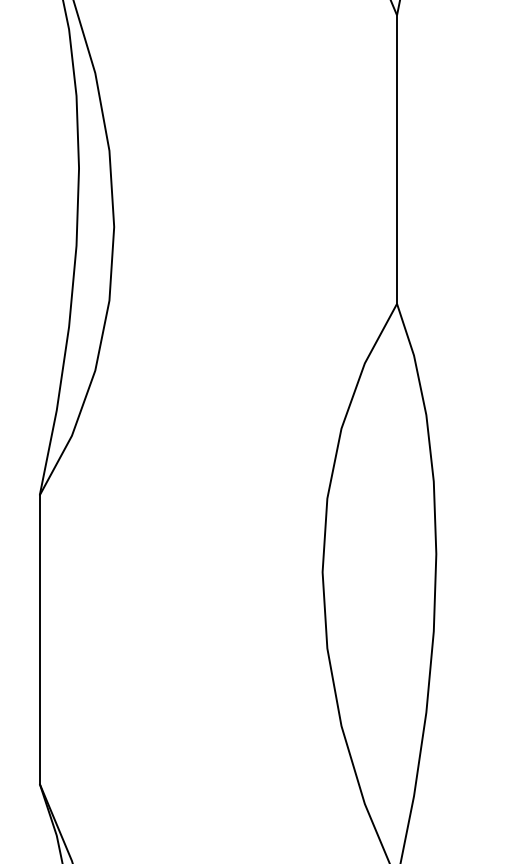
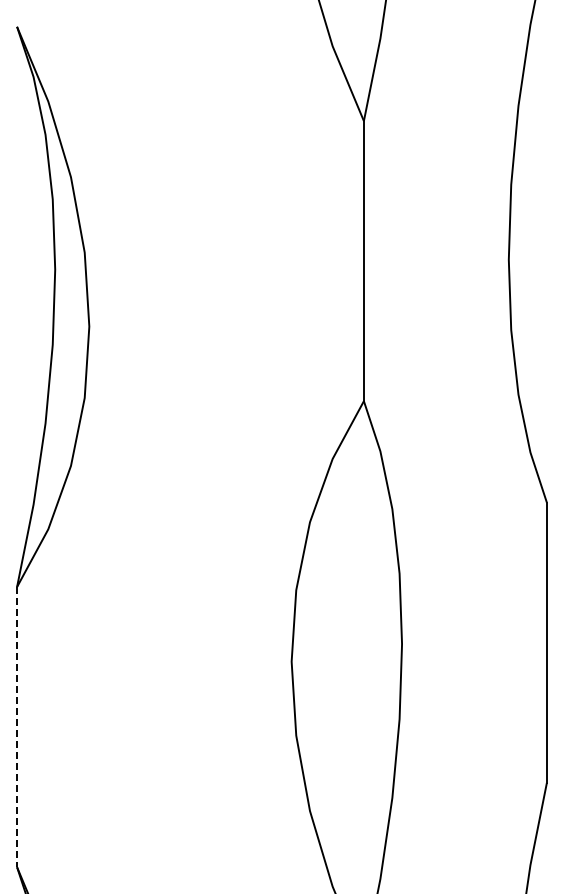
line: (40, 640) -> (17, 727), solid -> dashed

